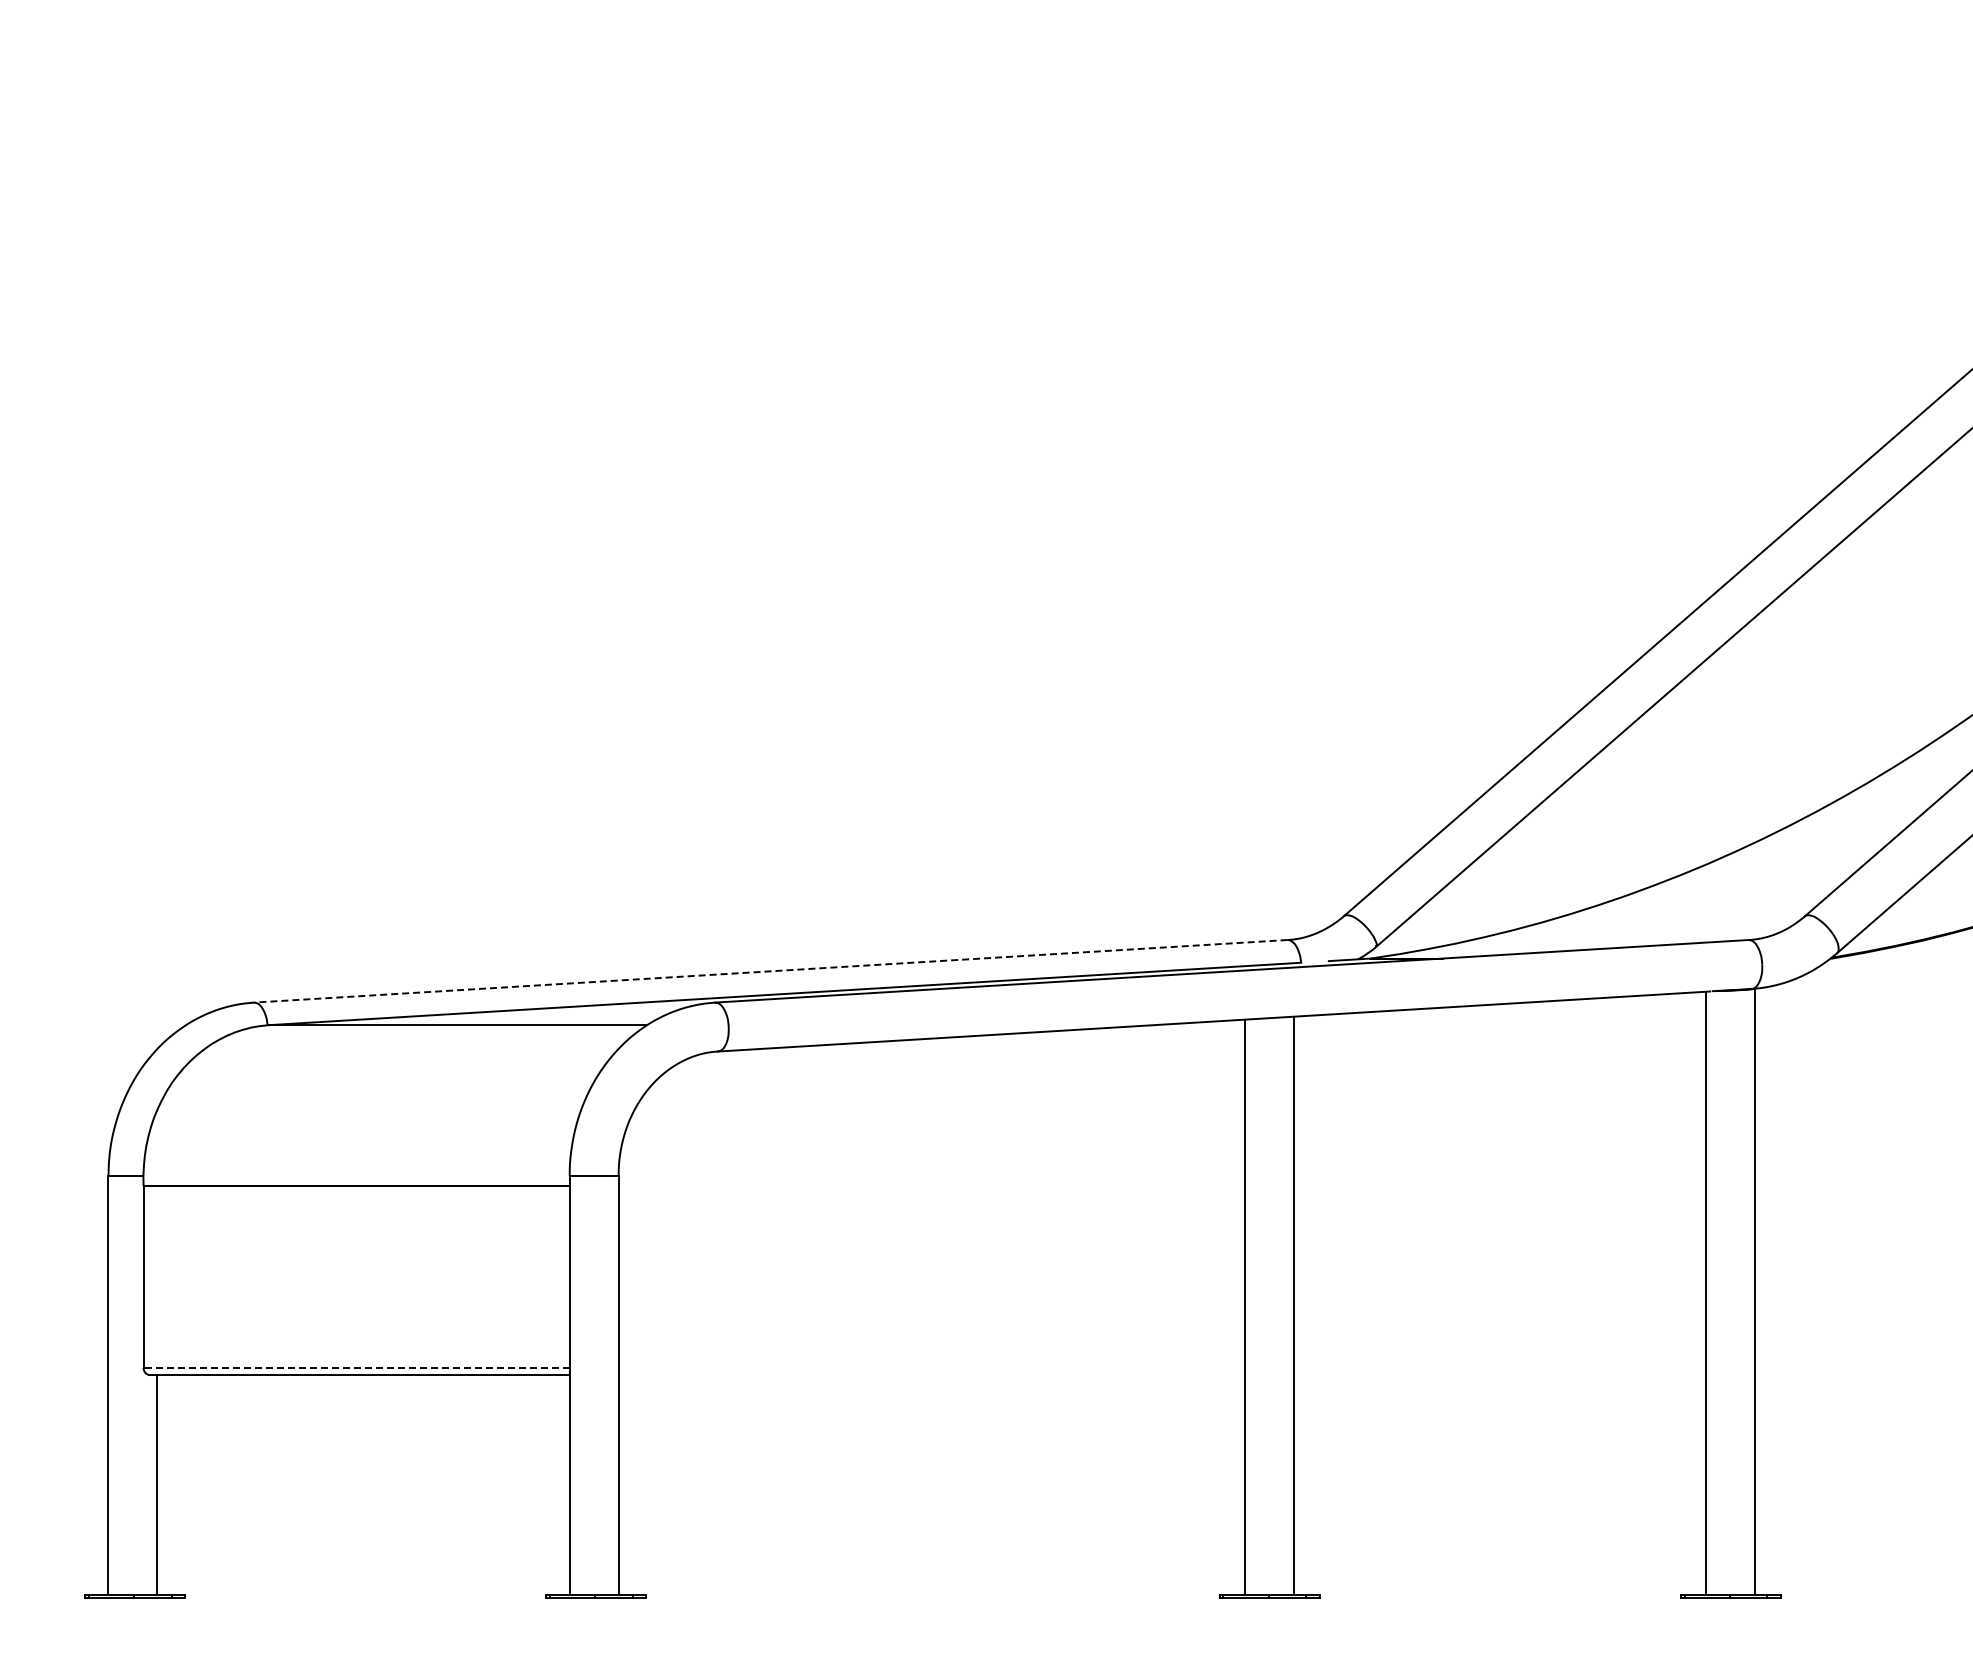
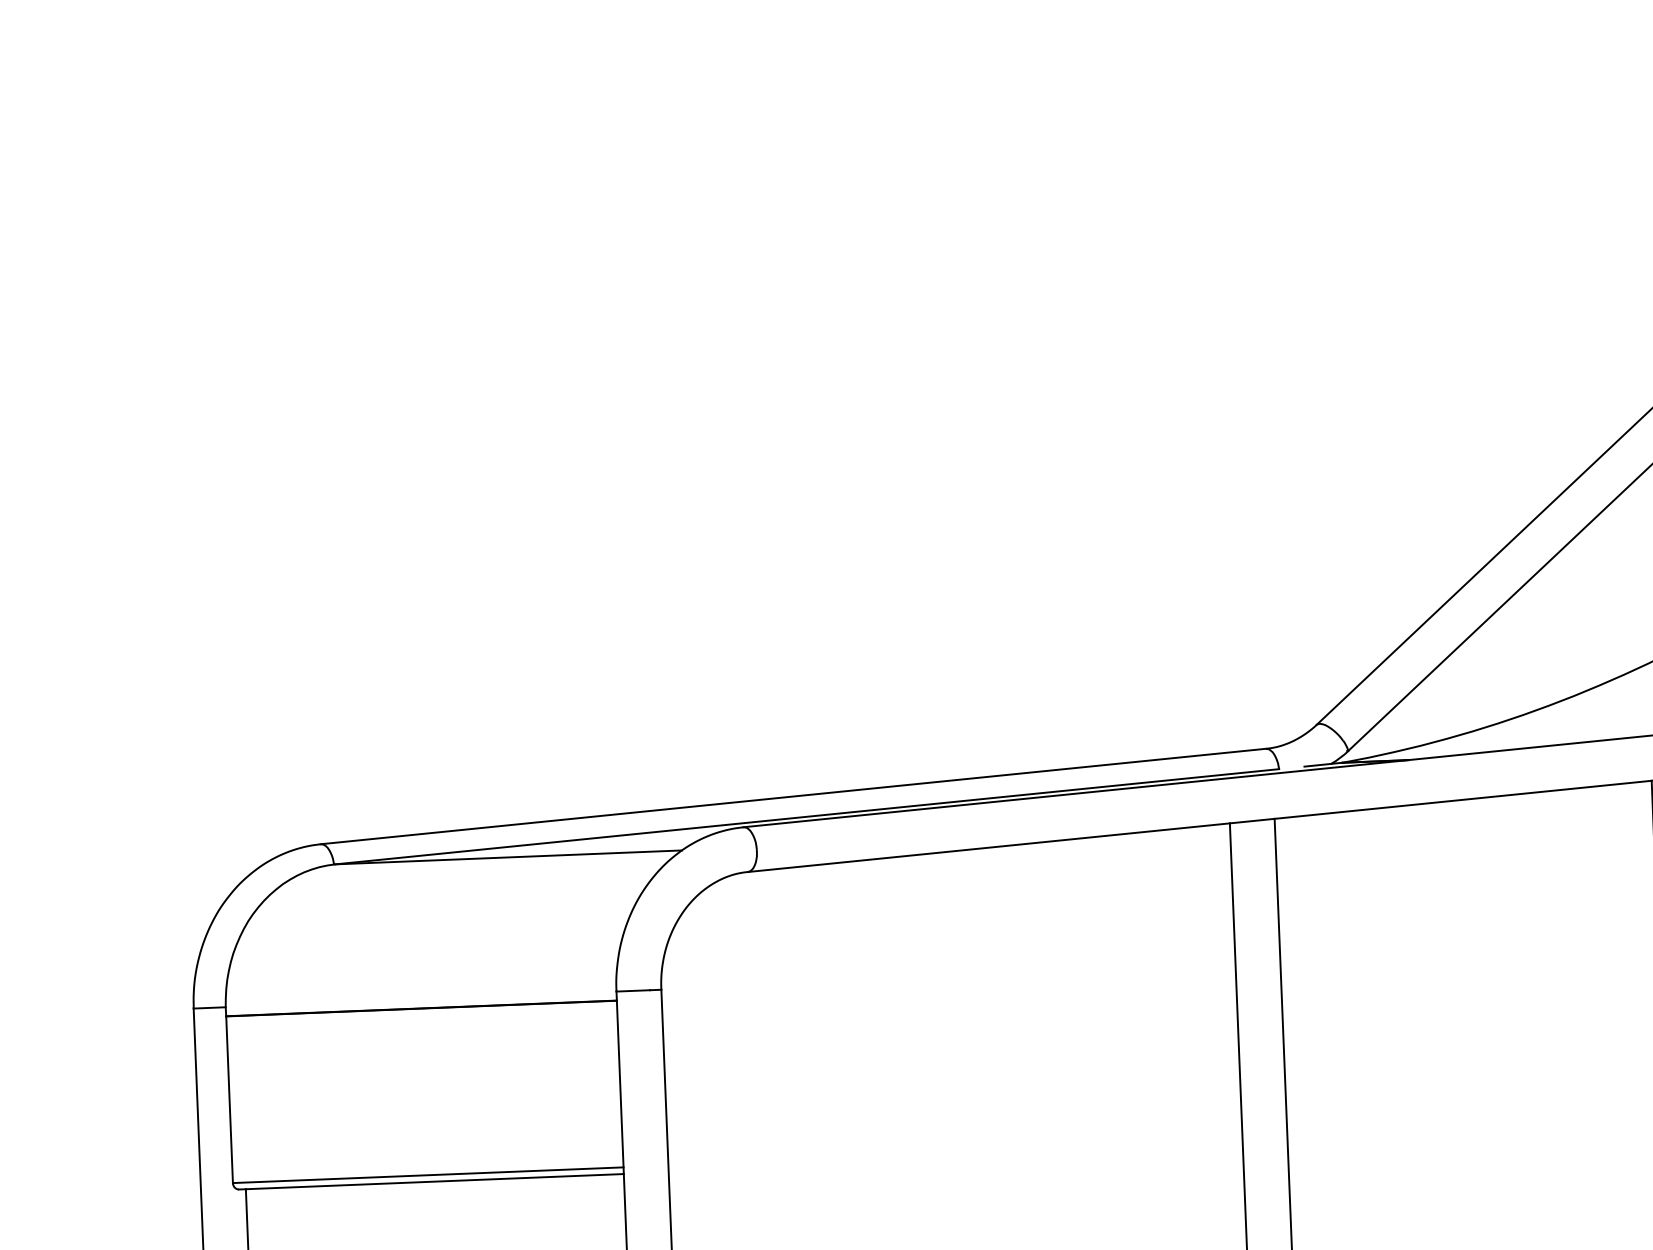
line: (770, 971) -> (793, 796), dashed -> solid
line: (356, 1367) -> (428, 1174), dashed -> solid

